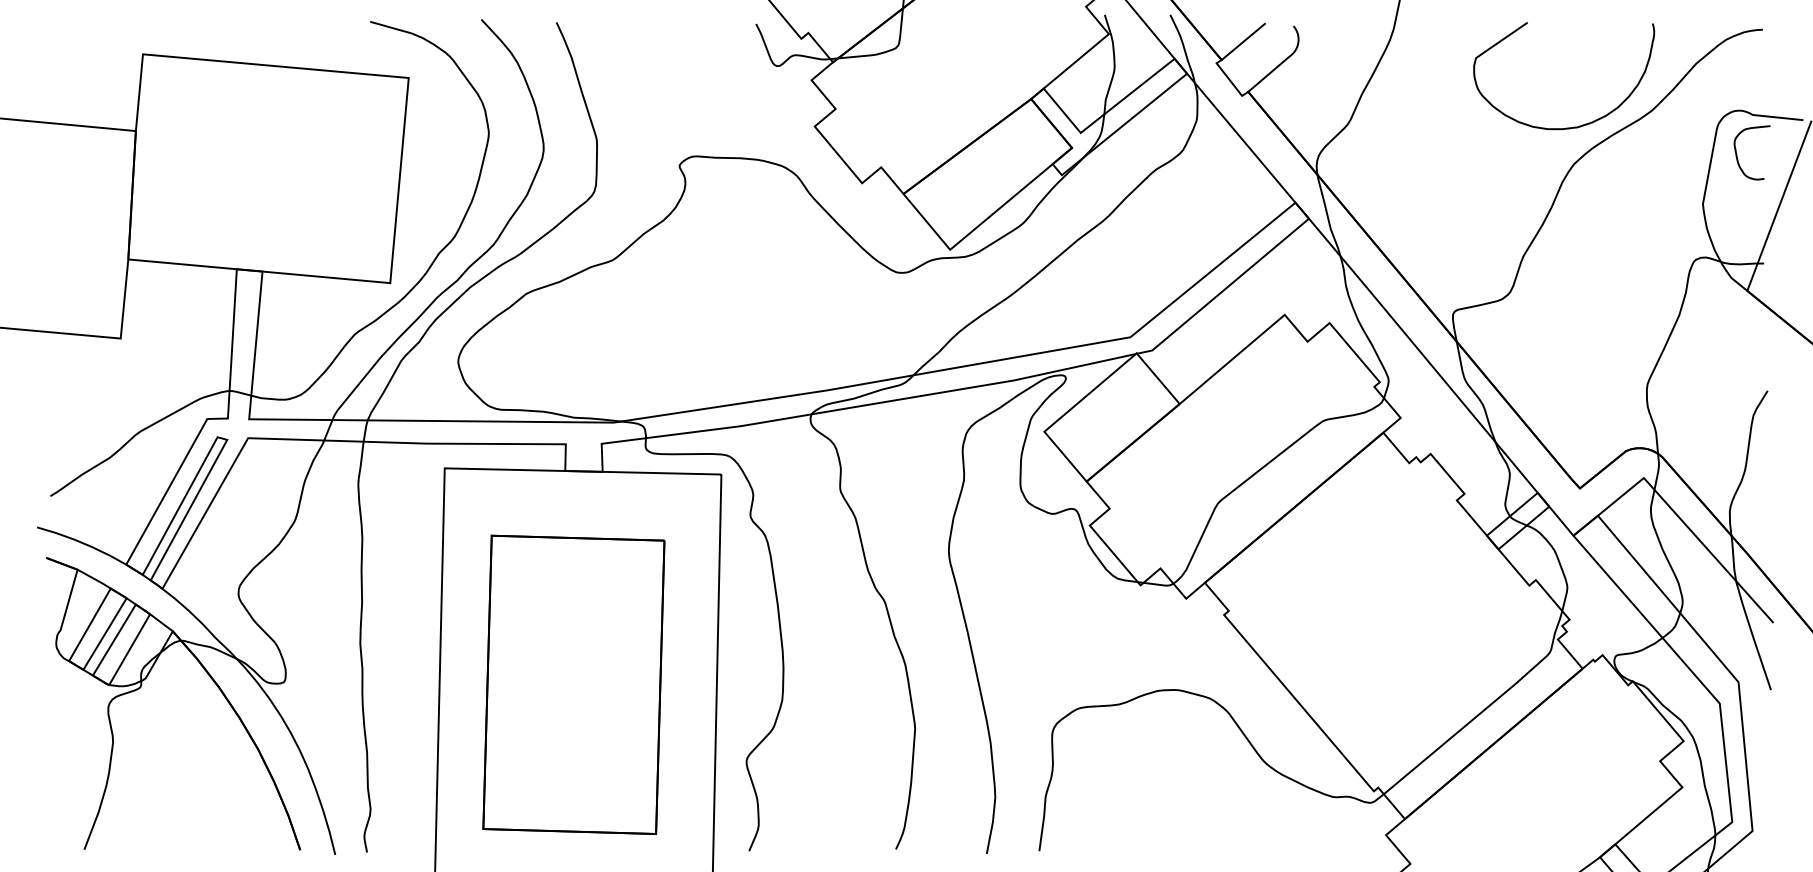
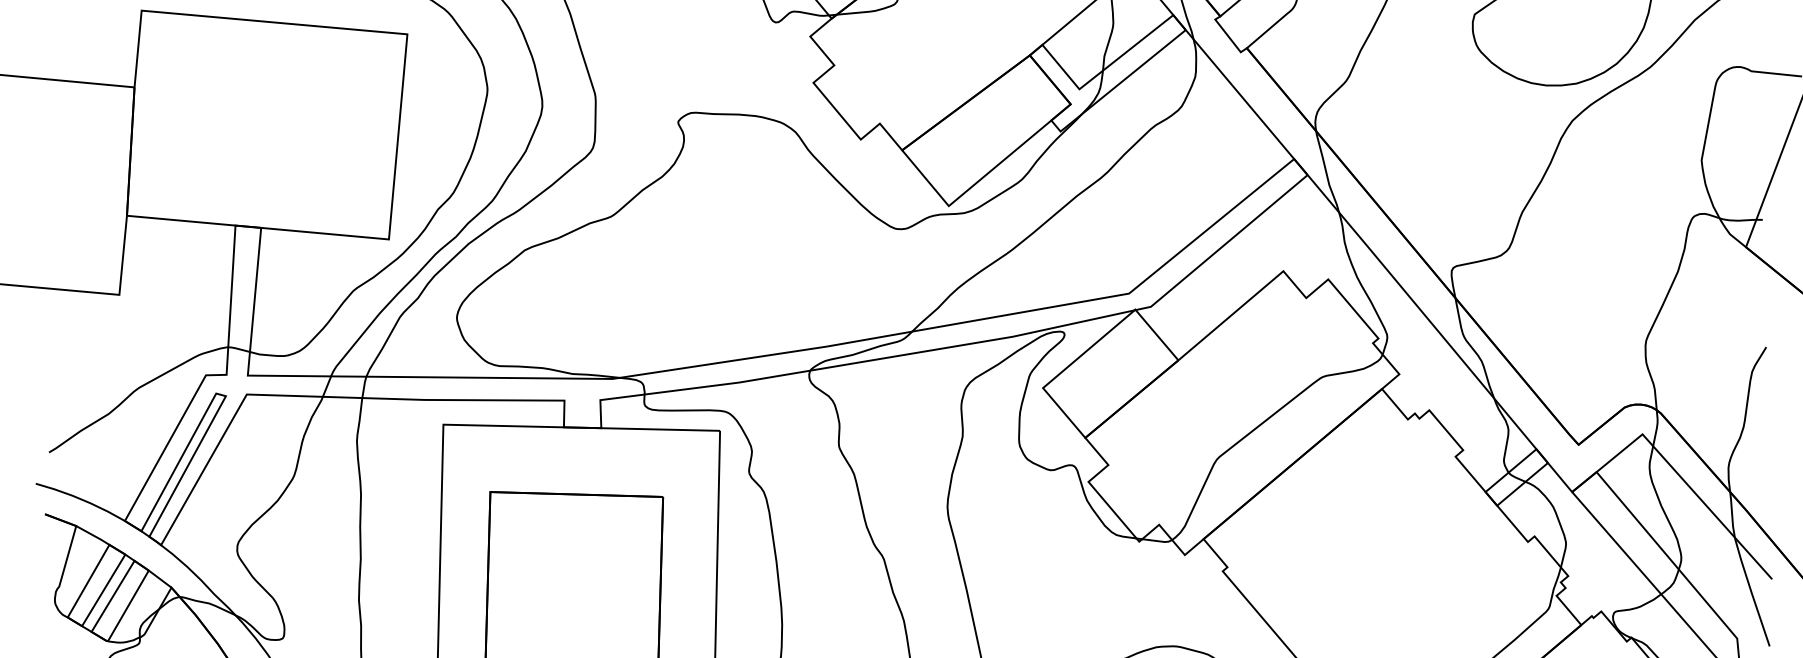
curve: (1737, 153) -> (1736, 109), removed

